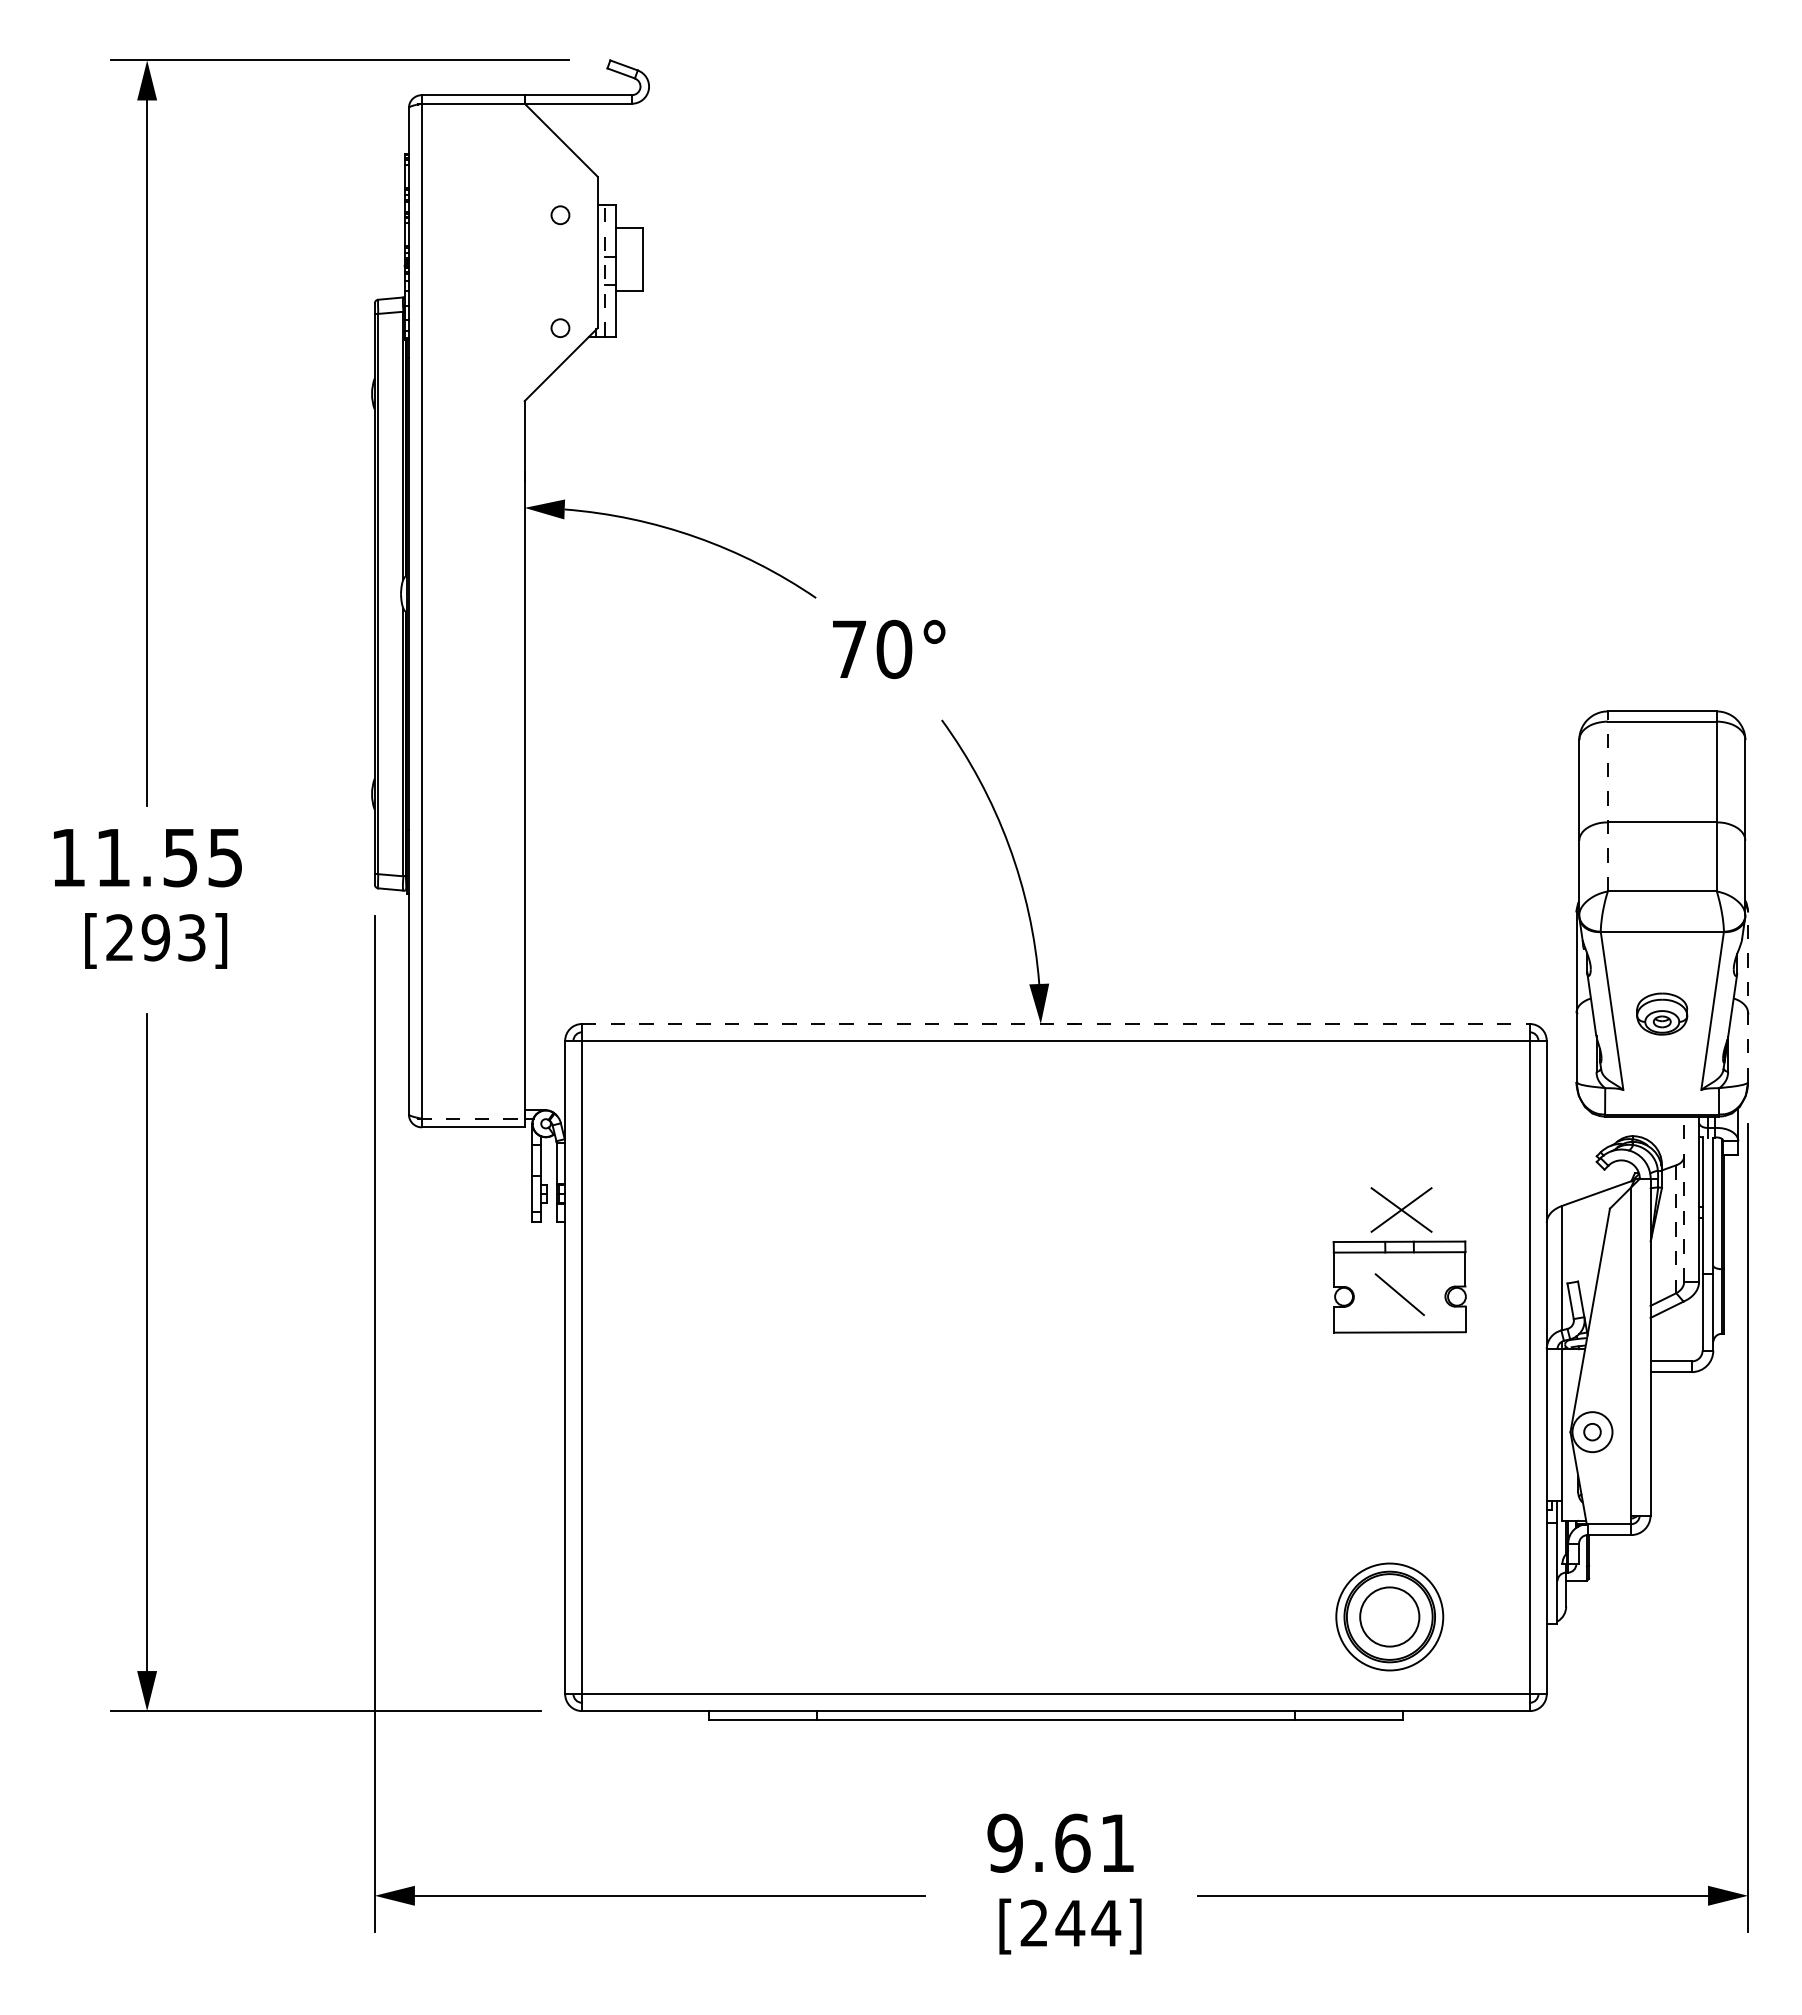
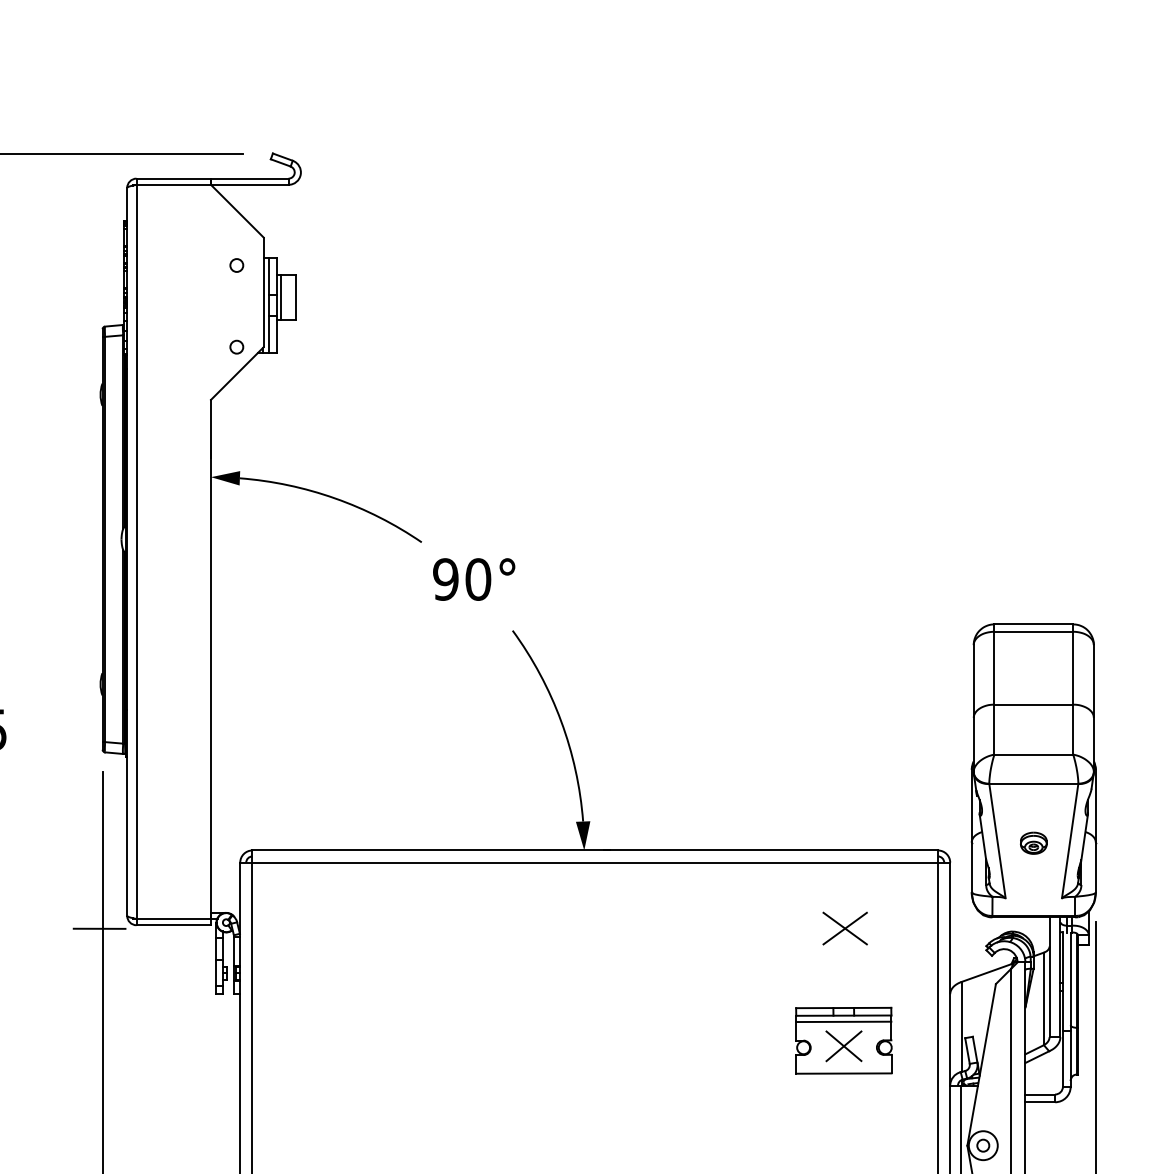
line: (621, 259) -> (280, 297), added
line: (604, 270) -> (268, 305), dashed -> solid
text: (849, 649) -> (445, 579), 70° -> 90°
line: (1607, 801) -> (994, 689), dashed -> solid
line: (1748, 997) -> (1096, 831), dashed -> solid
part: (1662, 1013) -> (1033, 842), size x0.71
line: (1055, 1024) -> (594, 850), dashed -> solid
line: (471, 1118) -> (172, 918), dashed -> solid
line: (370, 1132) -> (99, 928), added
line: (1684, 1199) -> (1049, 977), dashed -> solid
part: (1401, 1209) -> (845, 928), moved
line: (1676, 1229) -> (1044, 999), dashed -> solid
line: (1399, 1260) -> (843, 1021), added
line: (1399, 1294) -> (843, 1046), added

